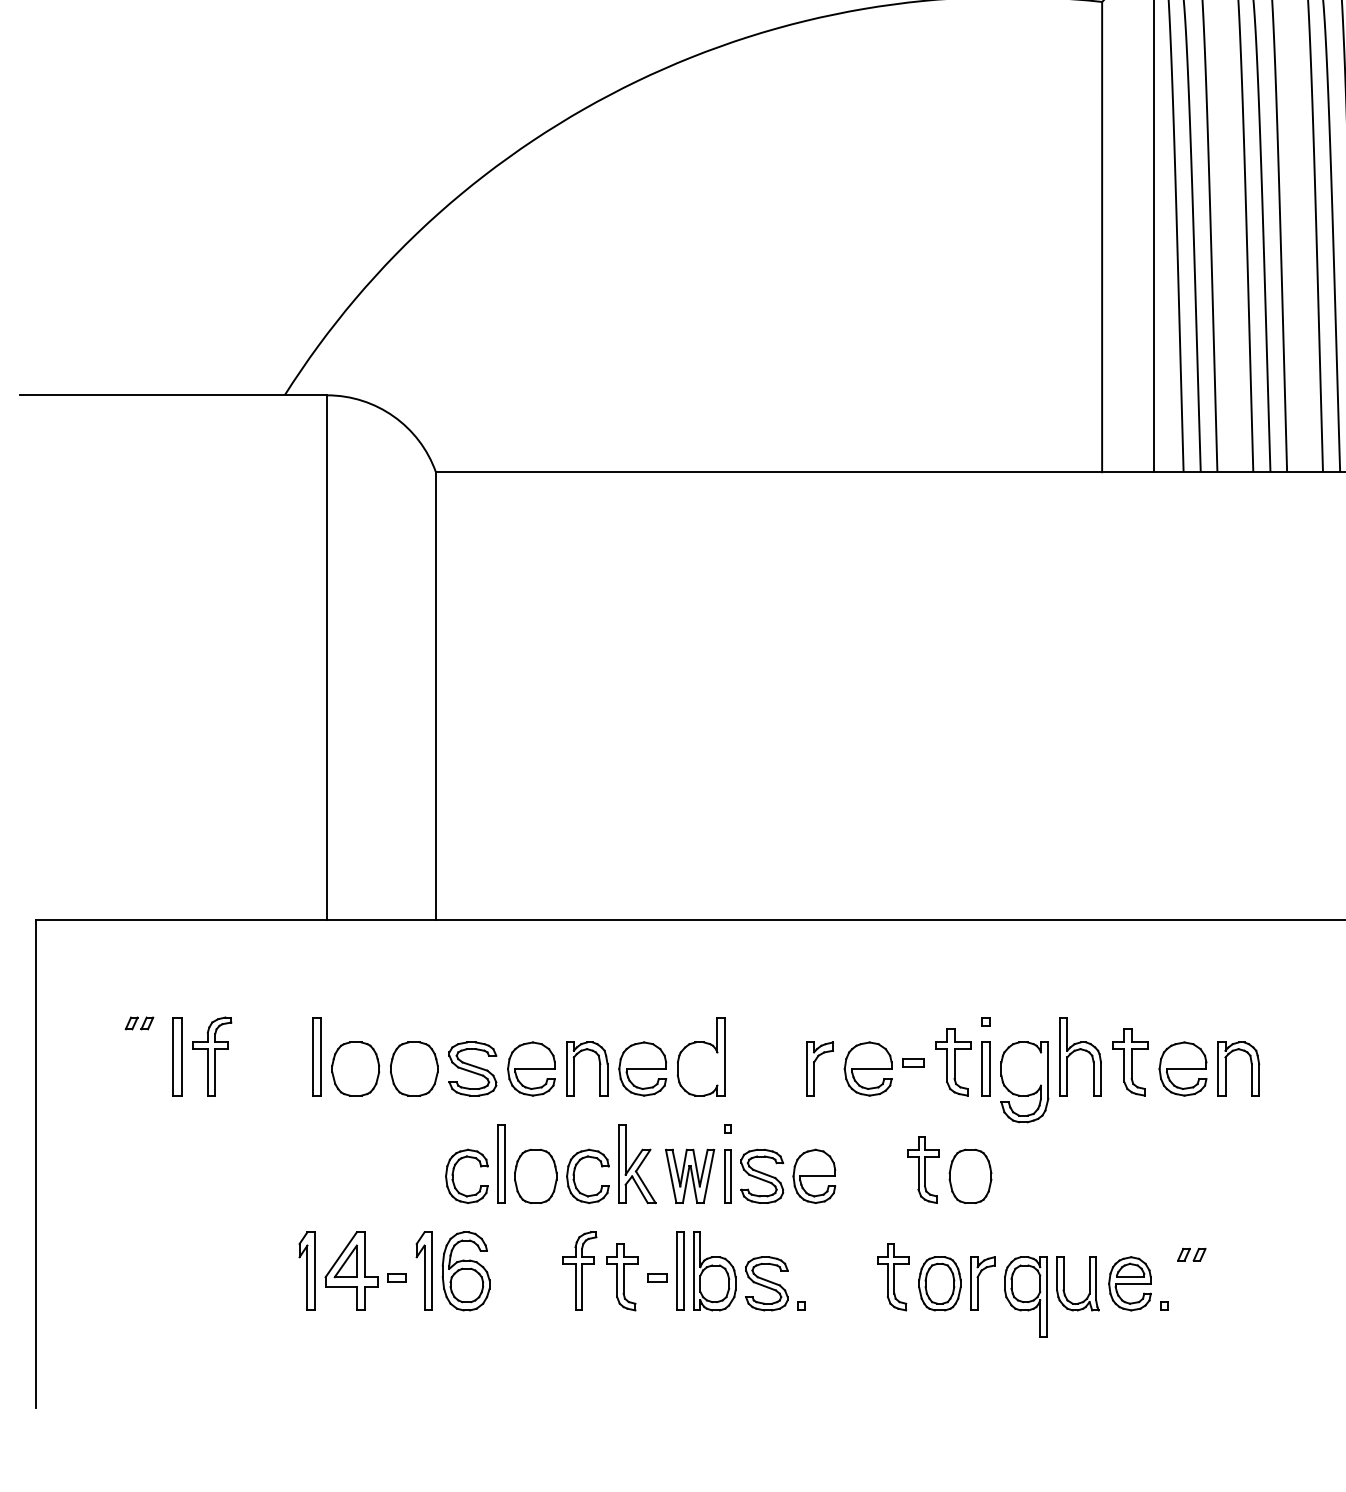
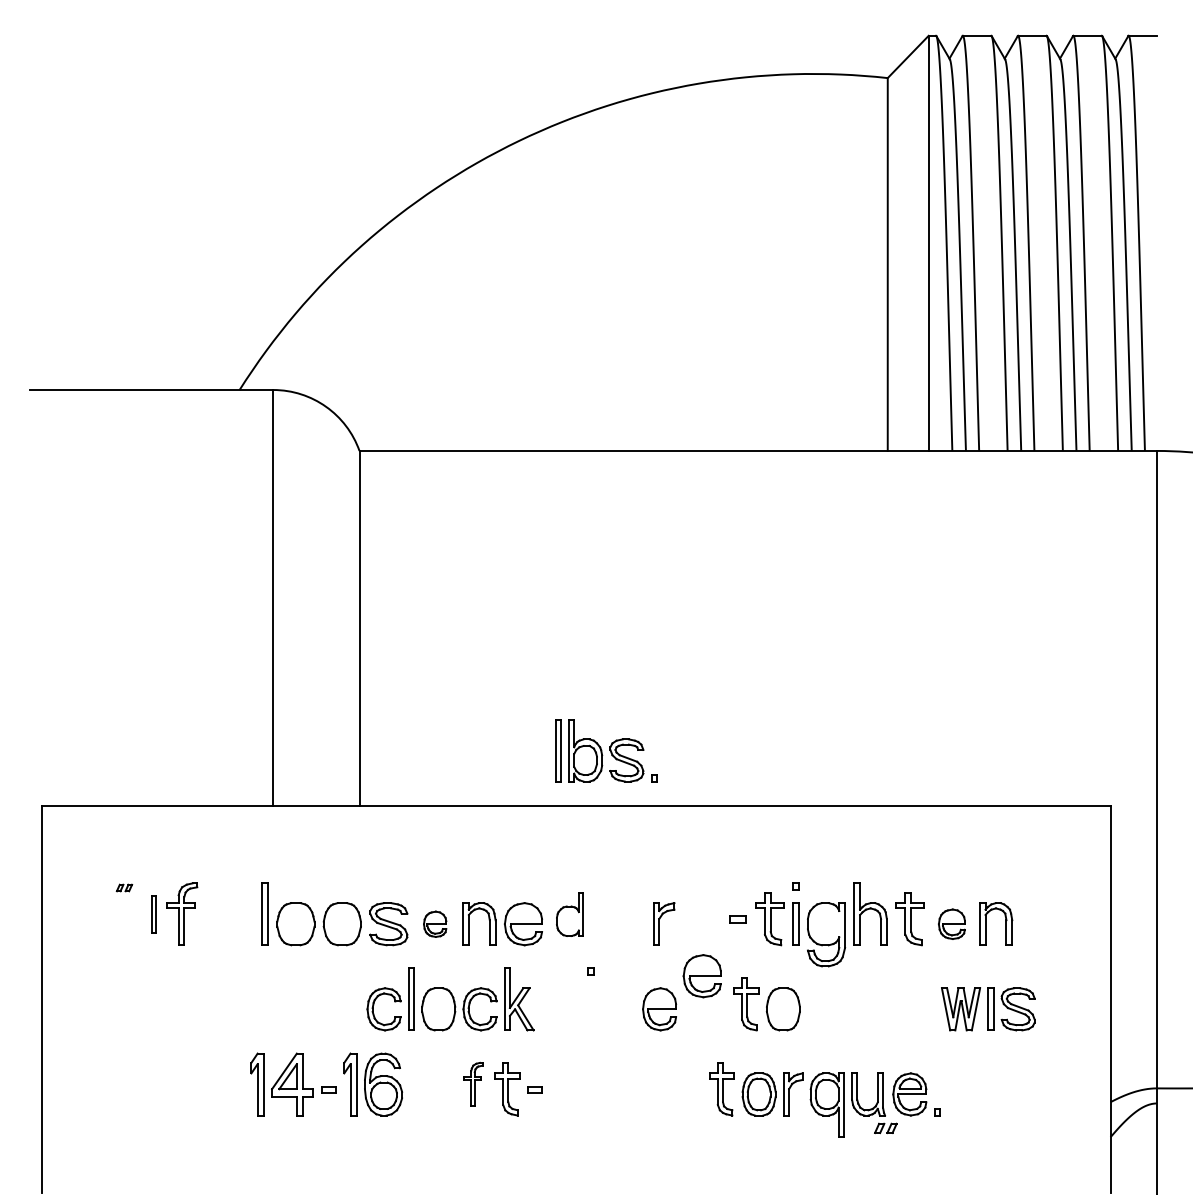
part: (139, 1022) -> (124, 887), size x0.7
part: (177, 1055) -> (154, 913), size x0.6
part: (700, 1056) -> (569, 914), size x0.7
part: (530, 1069) -> (434, 924), size x0.6
part: (867, 1069) -> (701, 976), moved
part: (1182, 1069) -> (951, 924), size x0.7
part: (724, 1176) -> (988, 1009), moved
part: (1191, 1254) -> (885, 1128), moved
part: (579, 1271) -> (473, 1084), size x0.7
part: (741, 1271) -> (606, 750), moved

